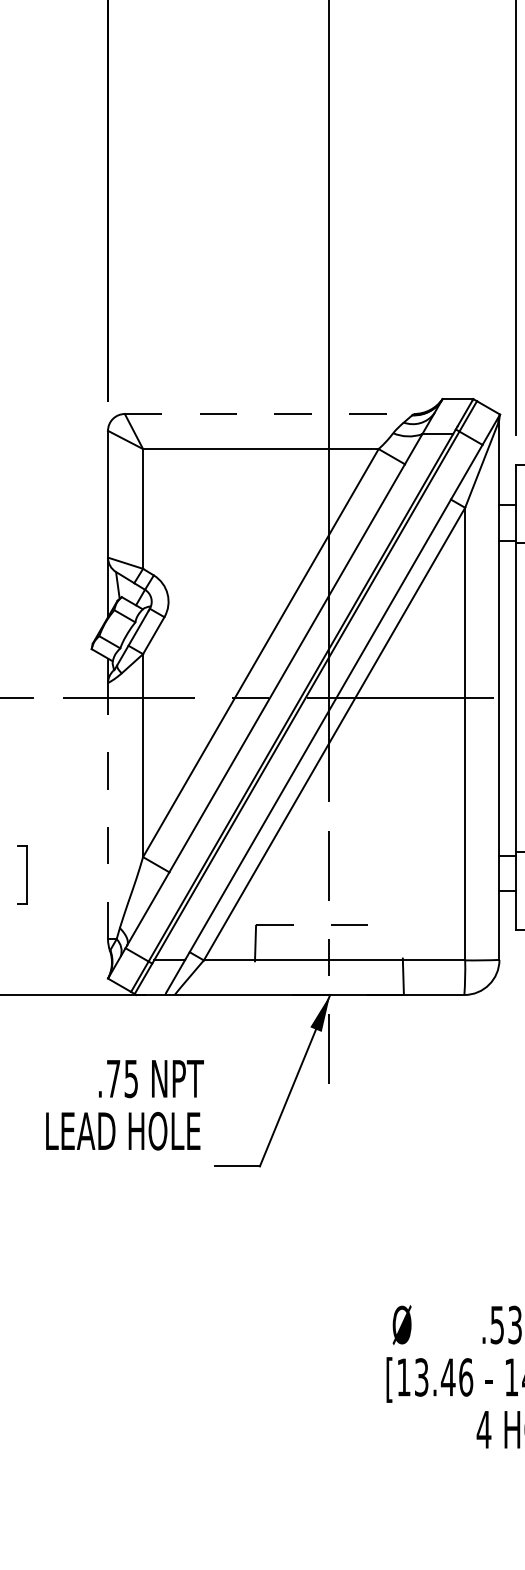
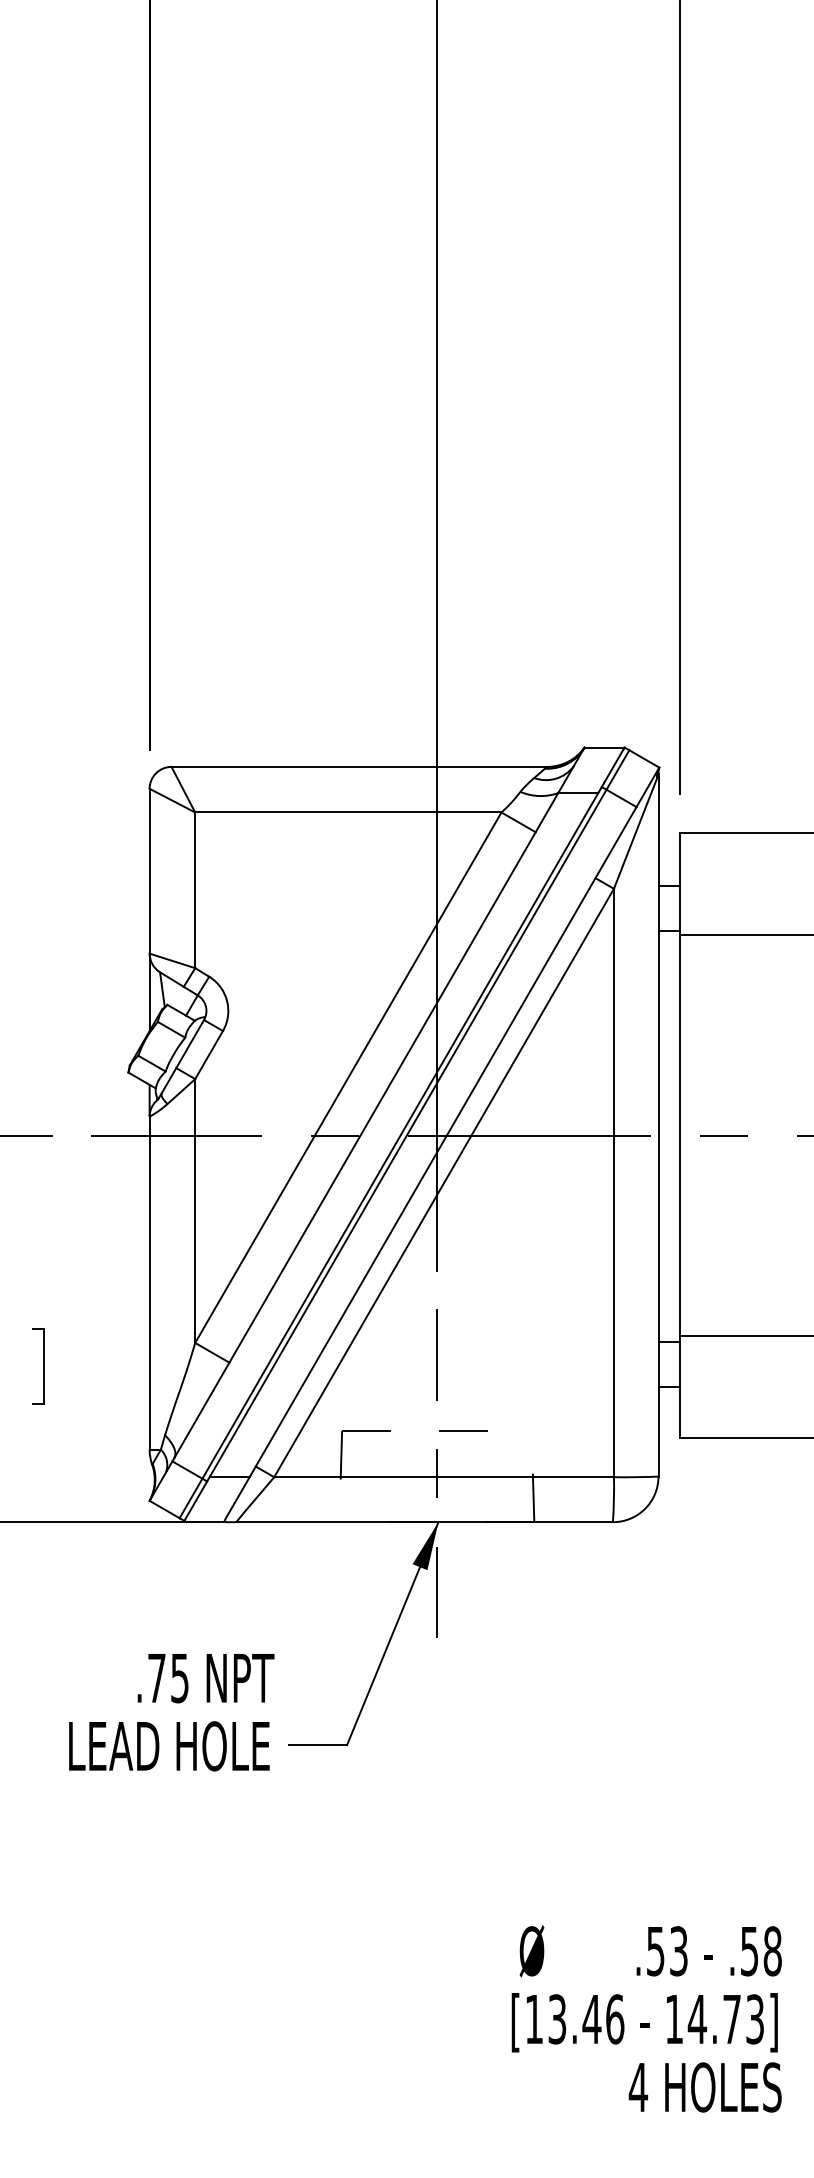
line: (269, 413) -> (359, 766), dashed -> solid
line: (107, 810) -> (149, 1282), dashed -> solid
text: (124, 1105) -> (171, 1712), moved

